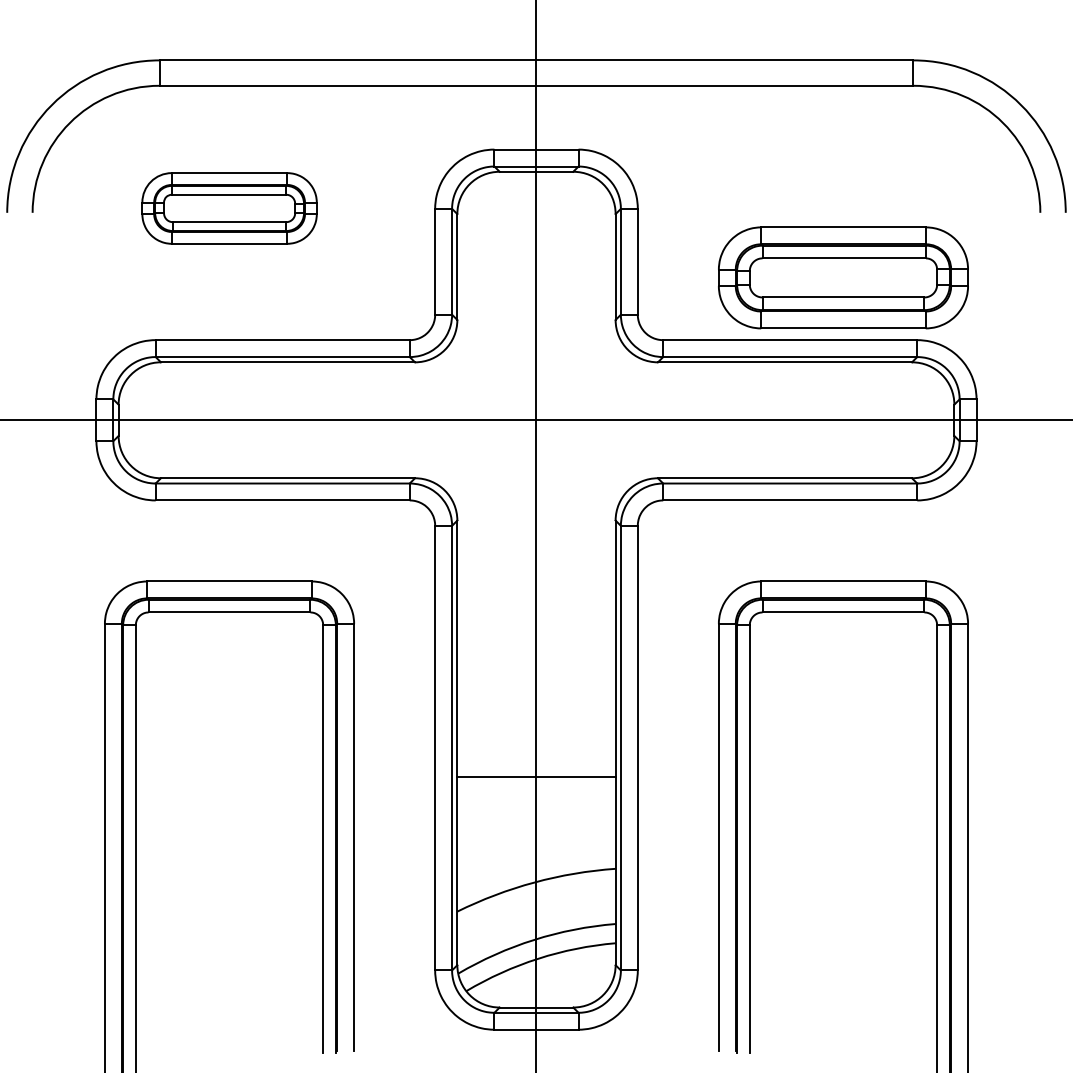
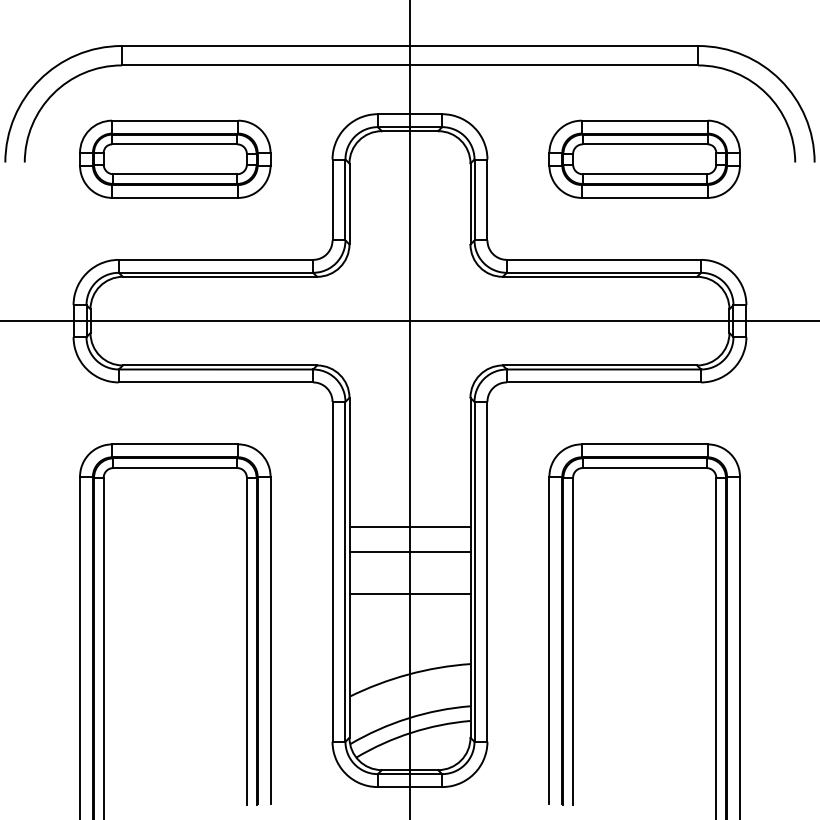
part: (229, 207) -> (175, 158), size x1.43
part: (843, 276) -> (644, 158), moved
line: (535, 690) -> (409, 527), added
line: (535, 722) -> (409, 552), added

